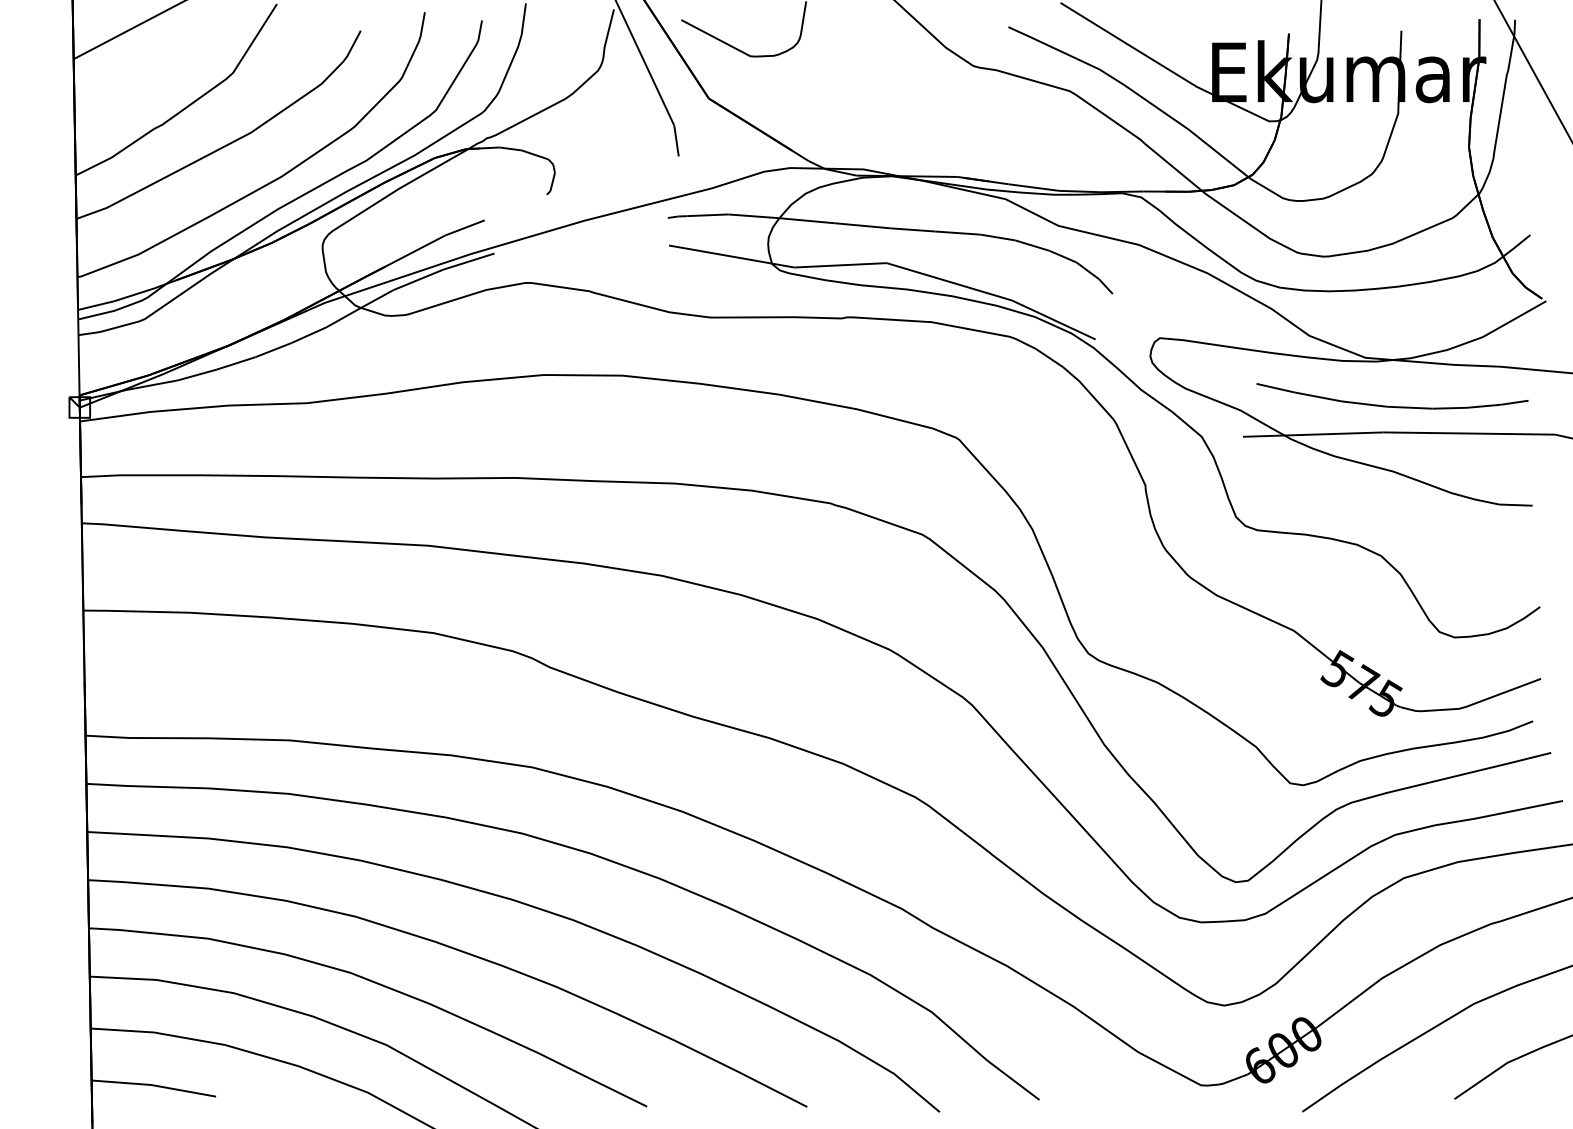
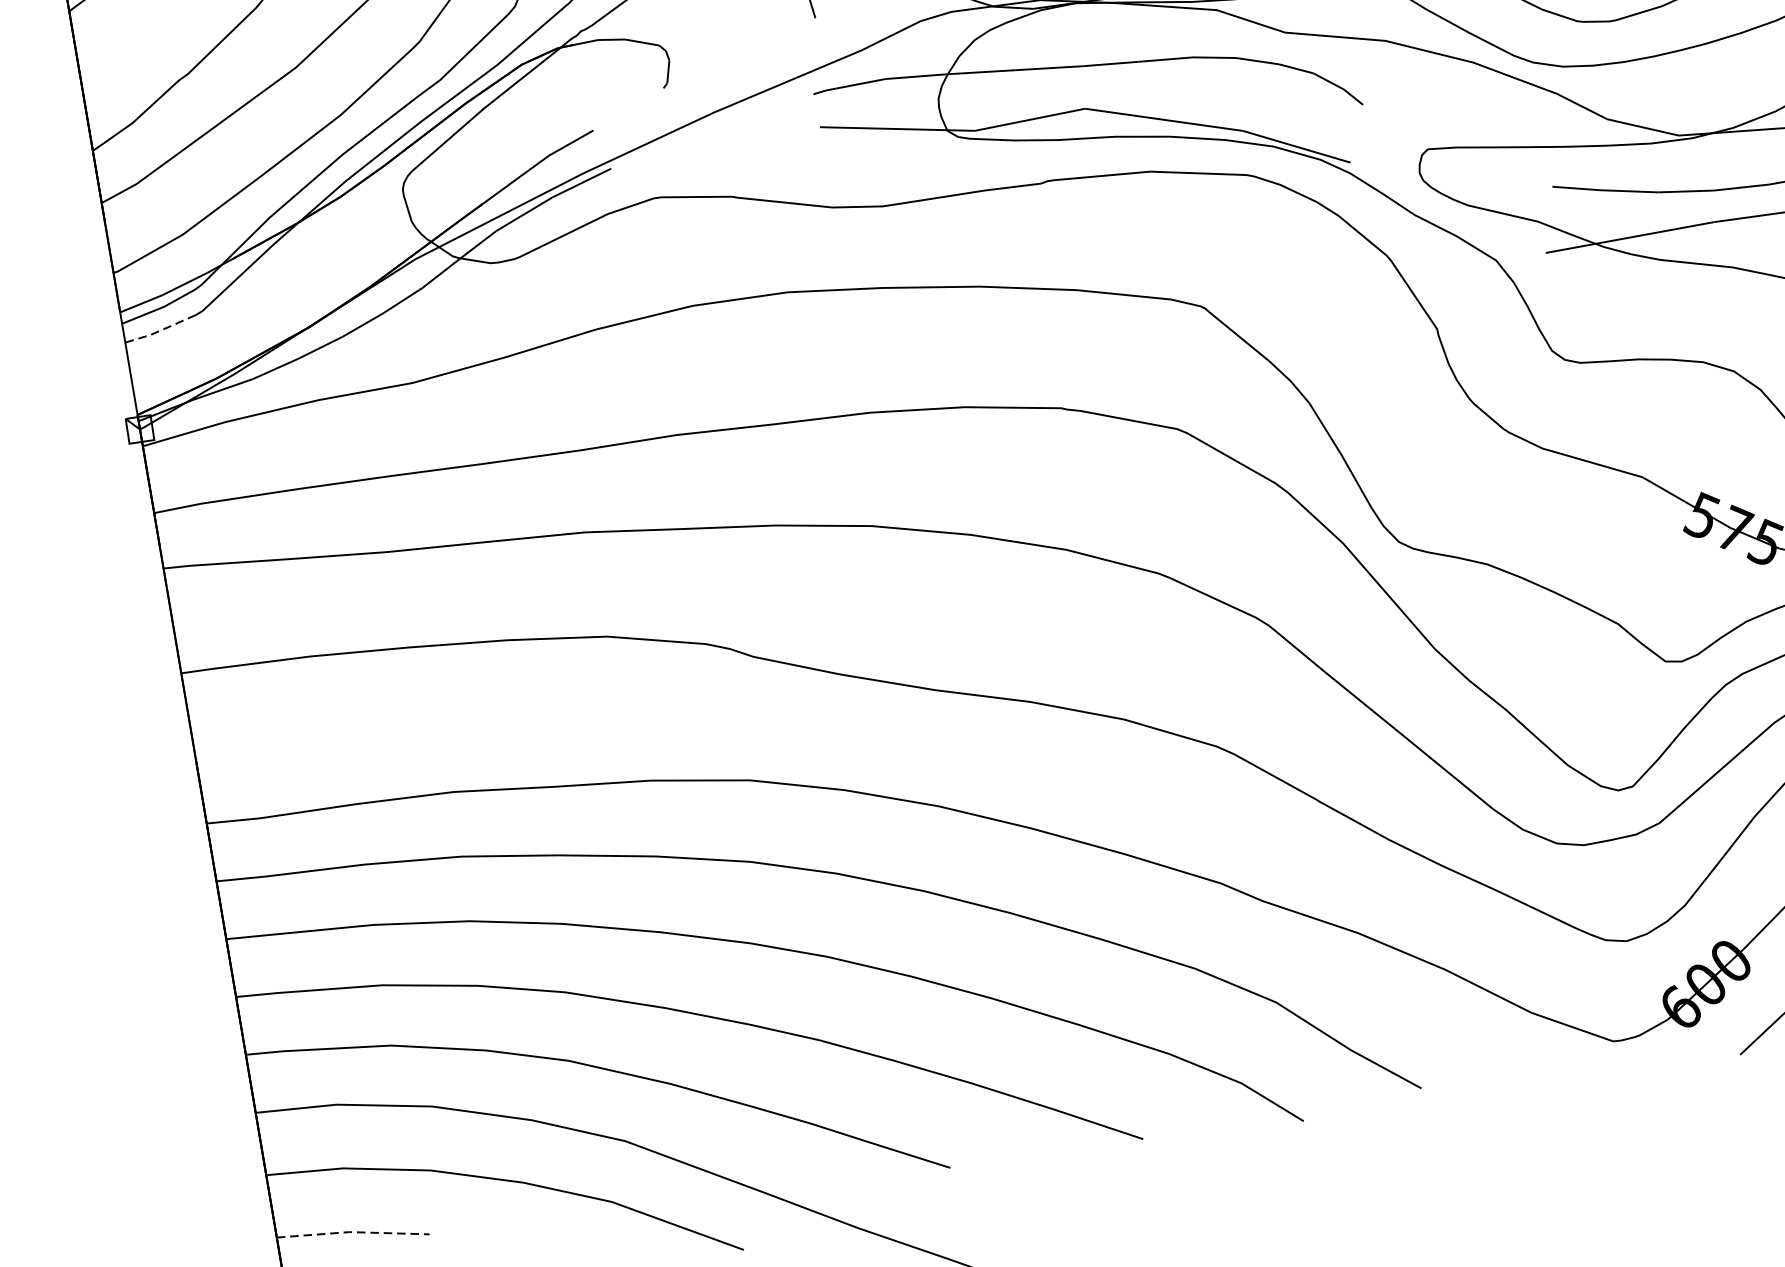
line: (108, 329) -> (160, 330), solid -> dashed
line: (154, 1085) -> (353, 1232), solid -> dashed

